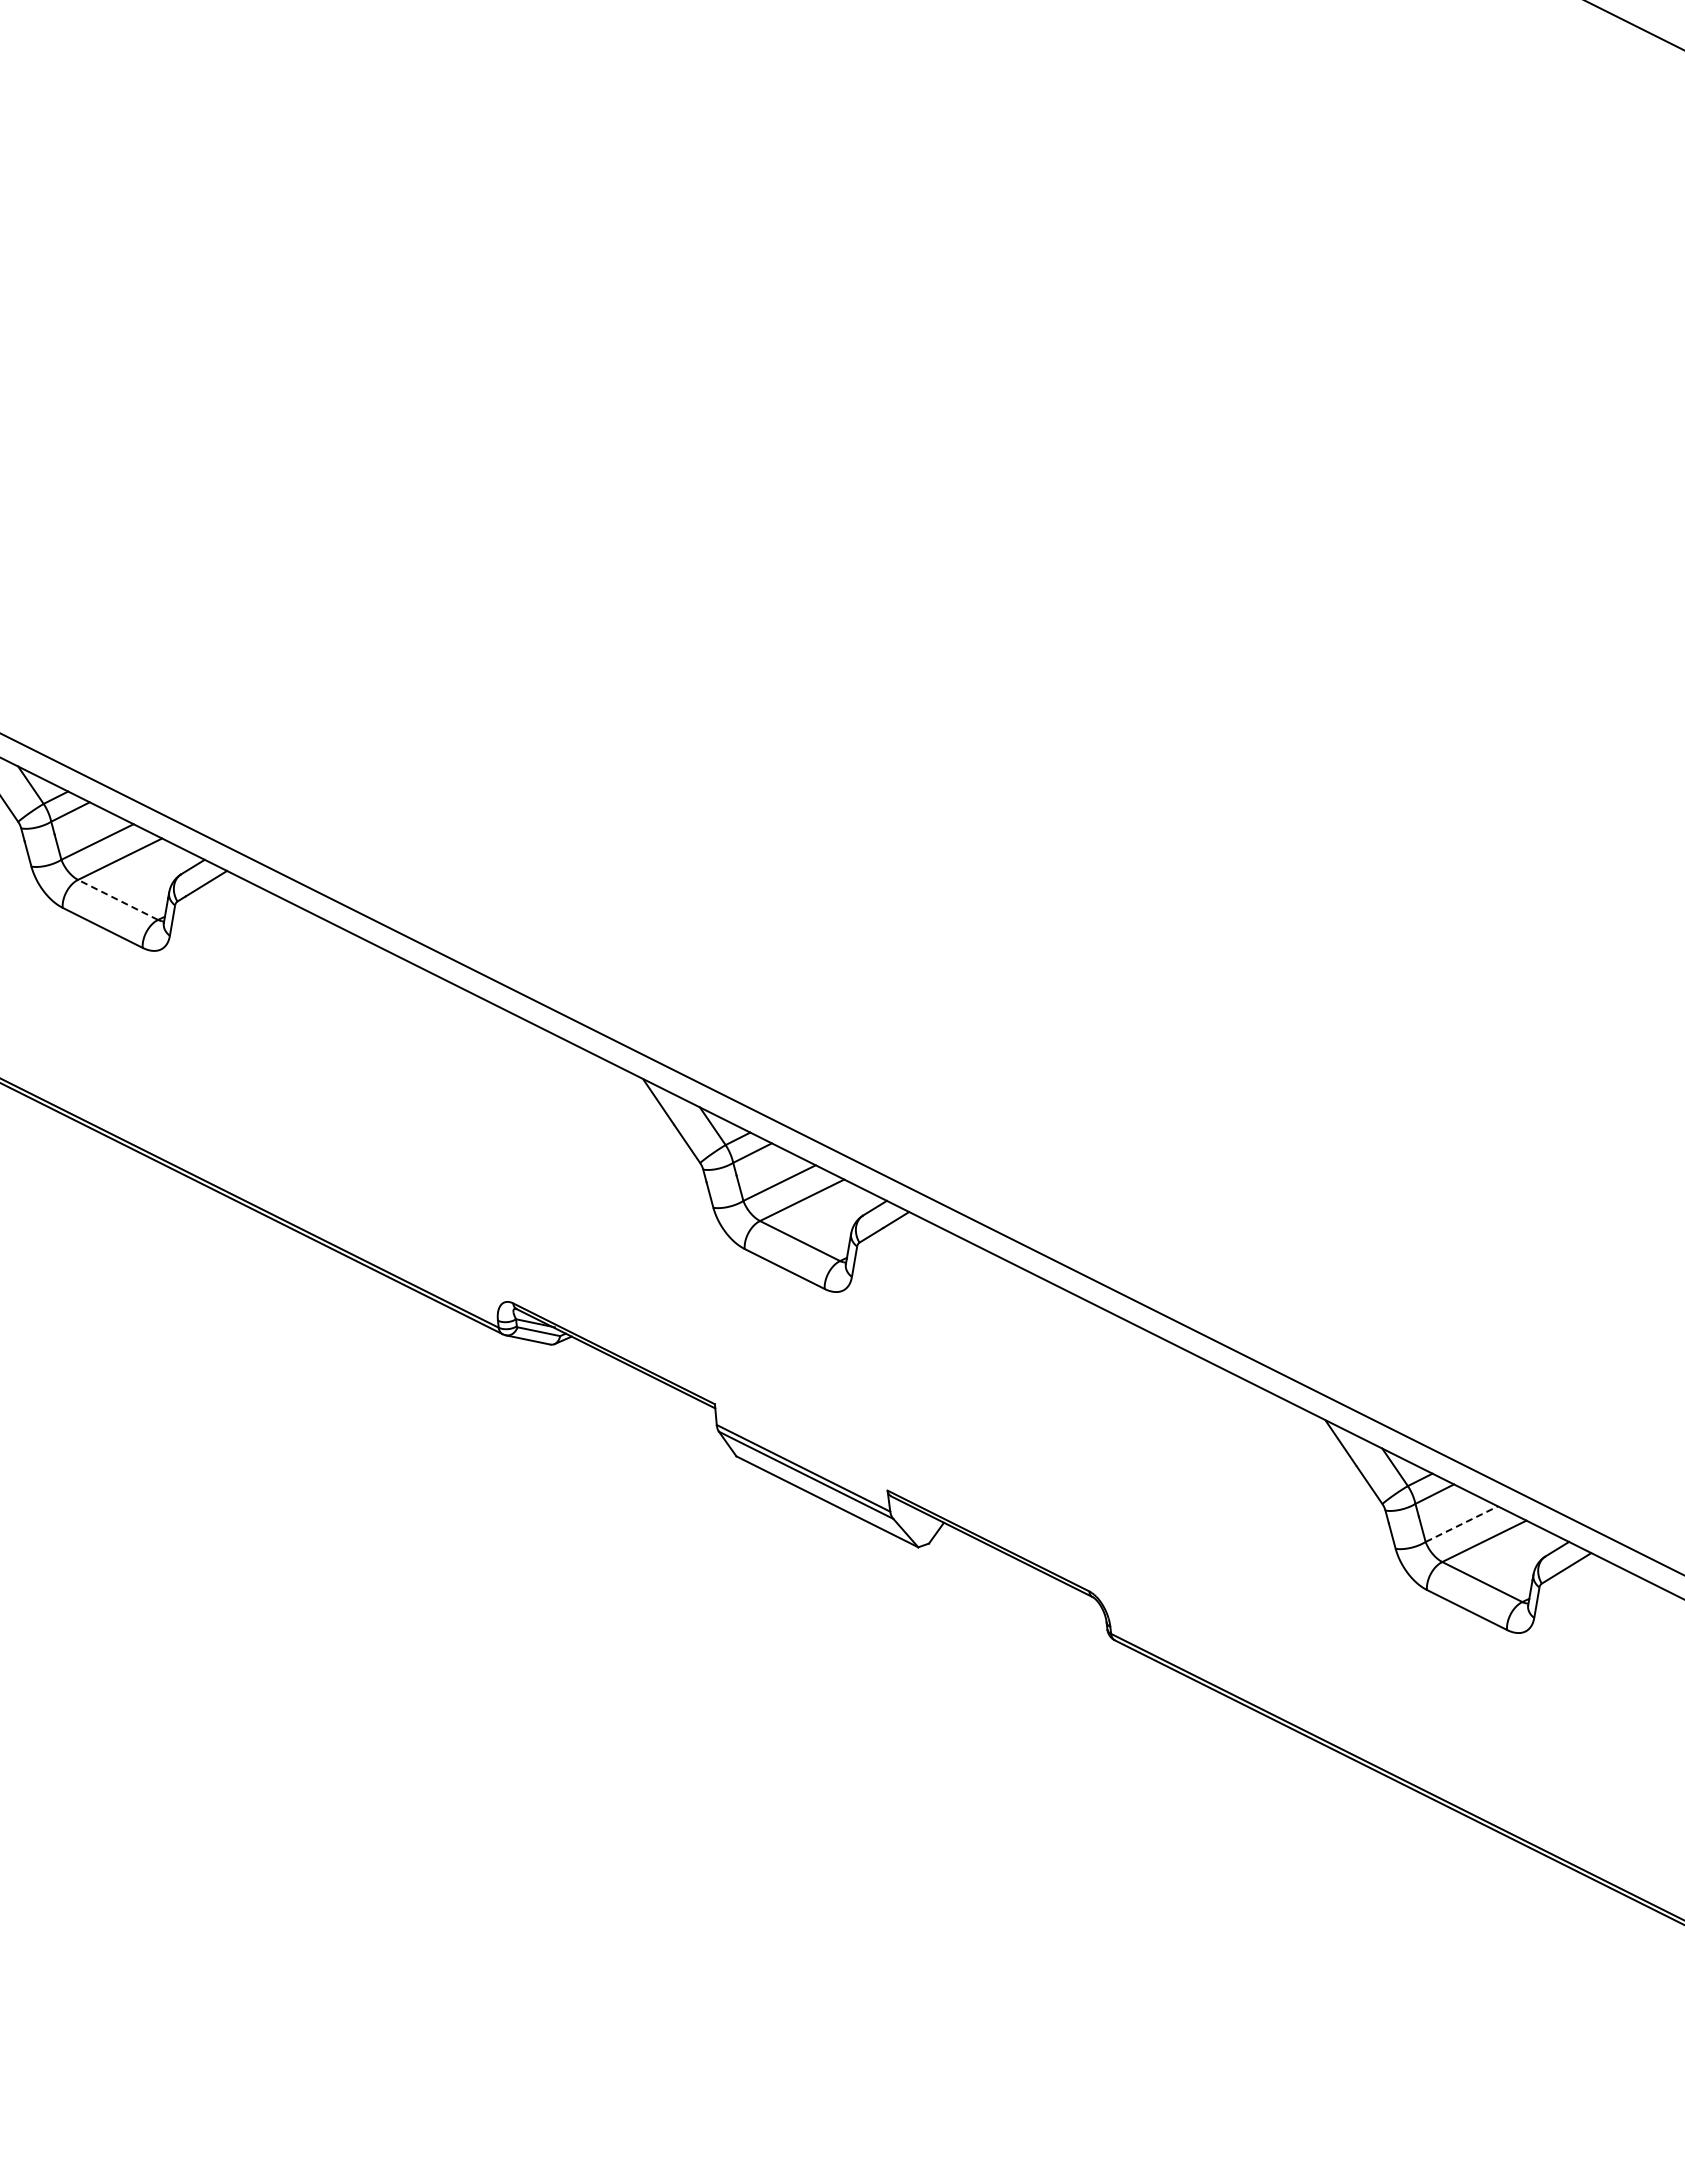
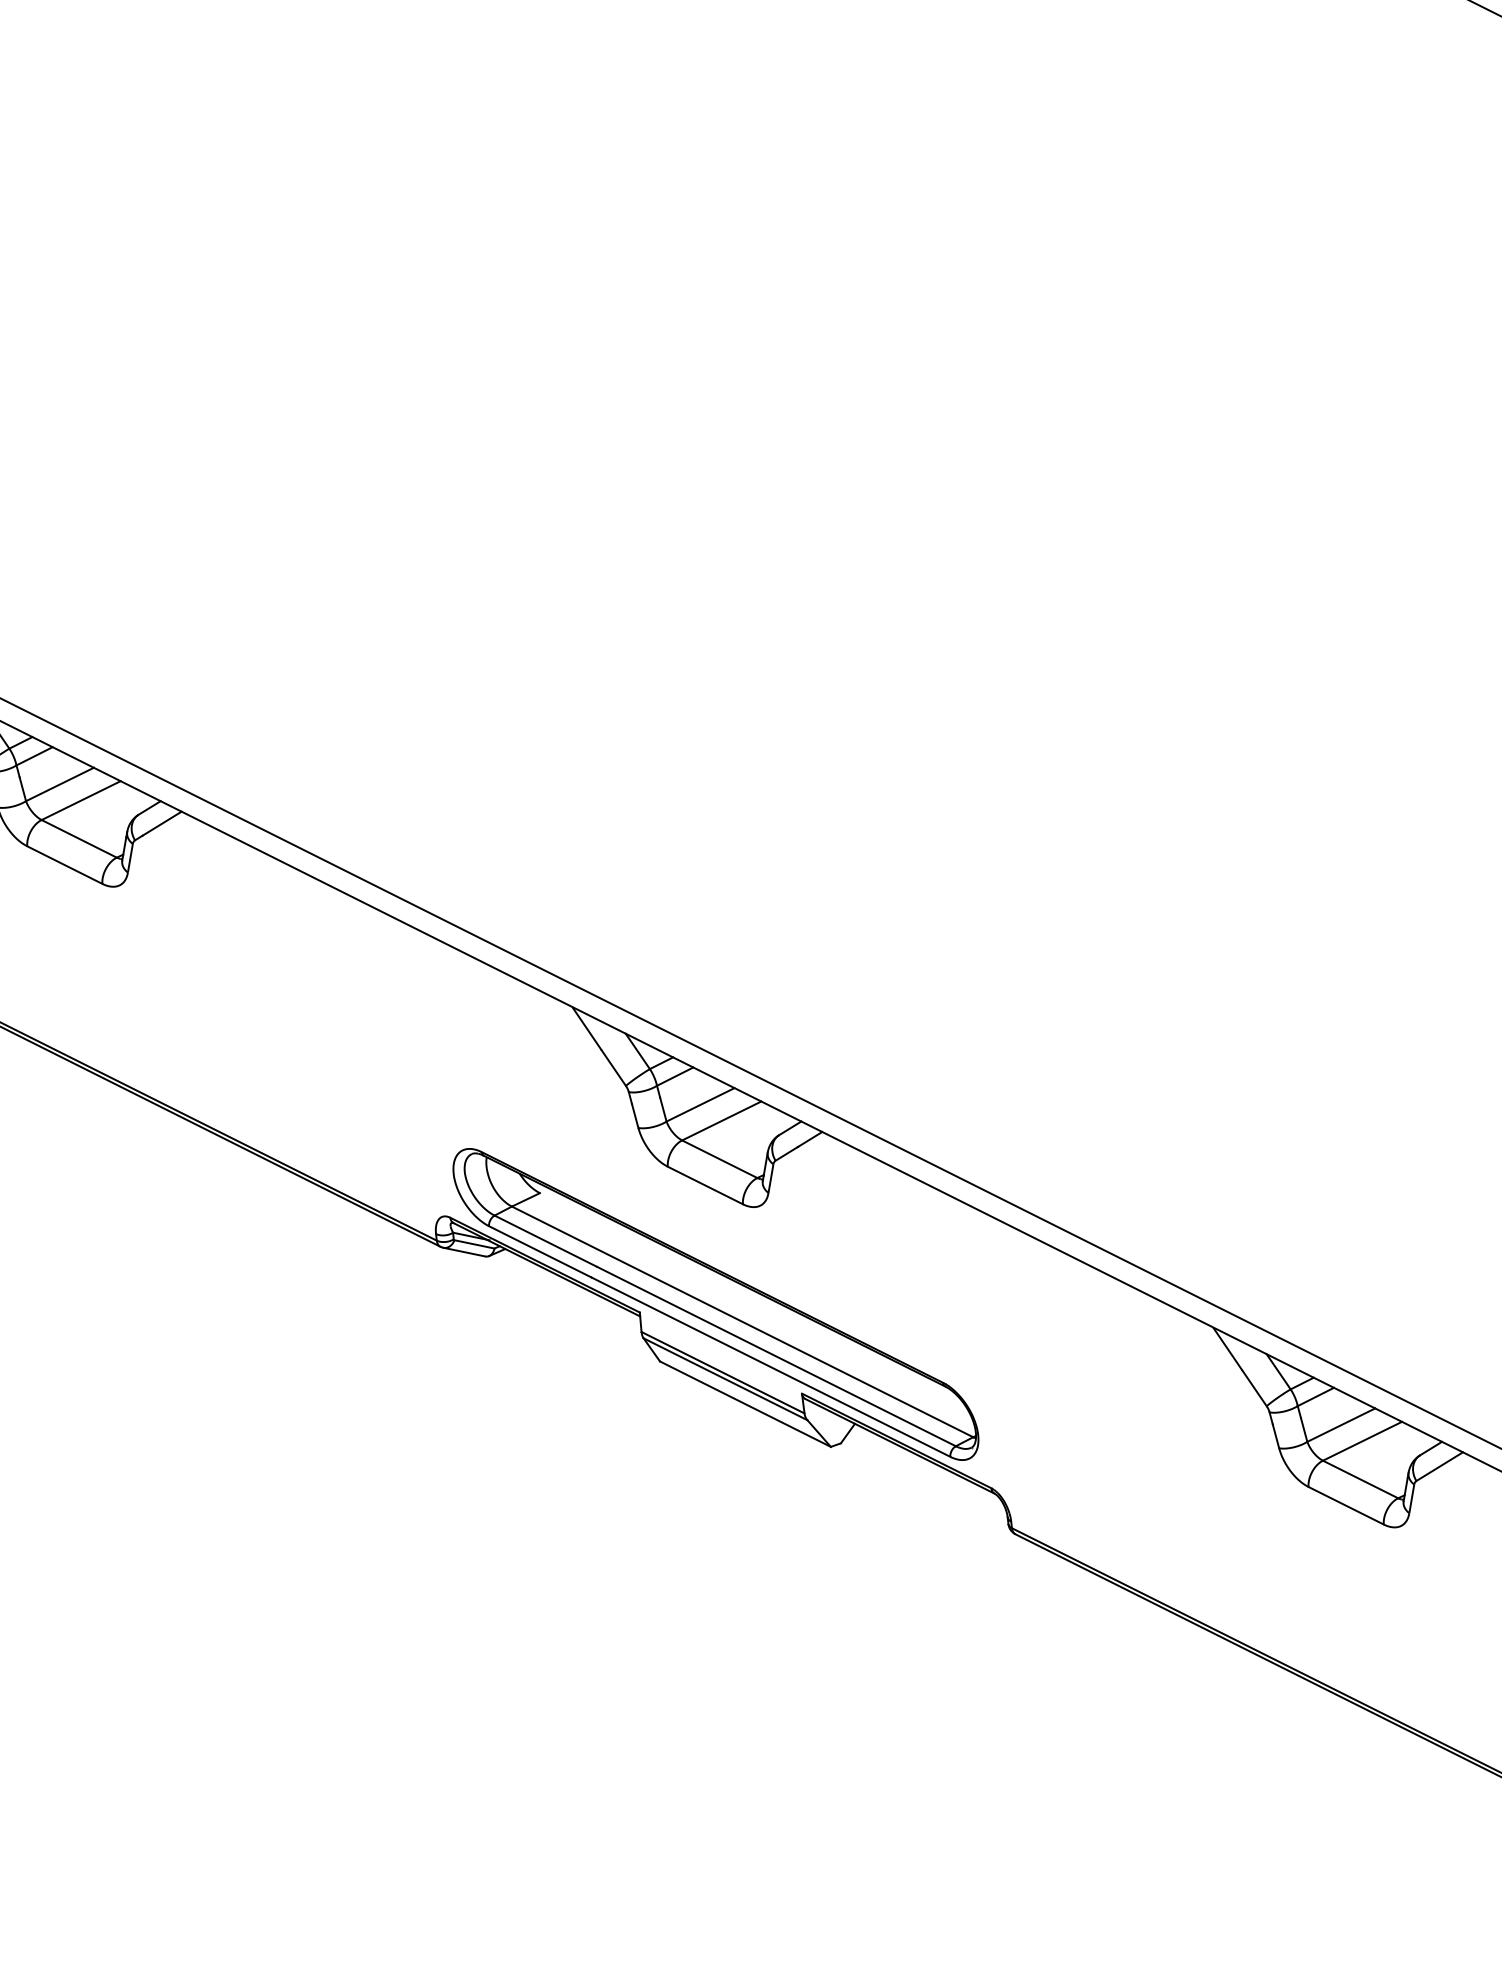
line: (118, 899) -> (79, 838), dashed -> solid
part: (795, 1395) -> (715, 1304), added
line: (1462, 1523) -> (1341, 1424), dashed -> solid

